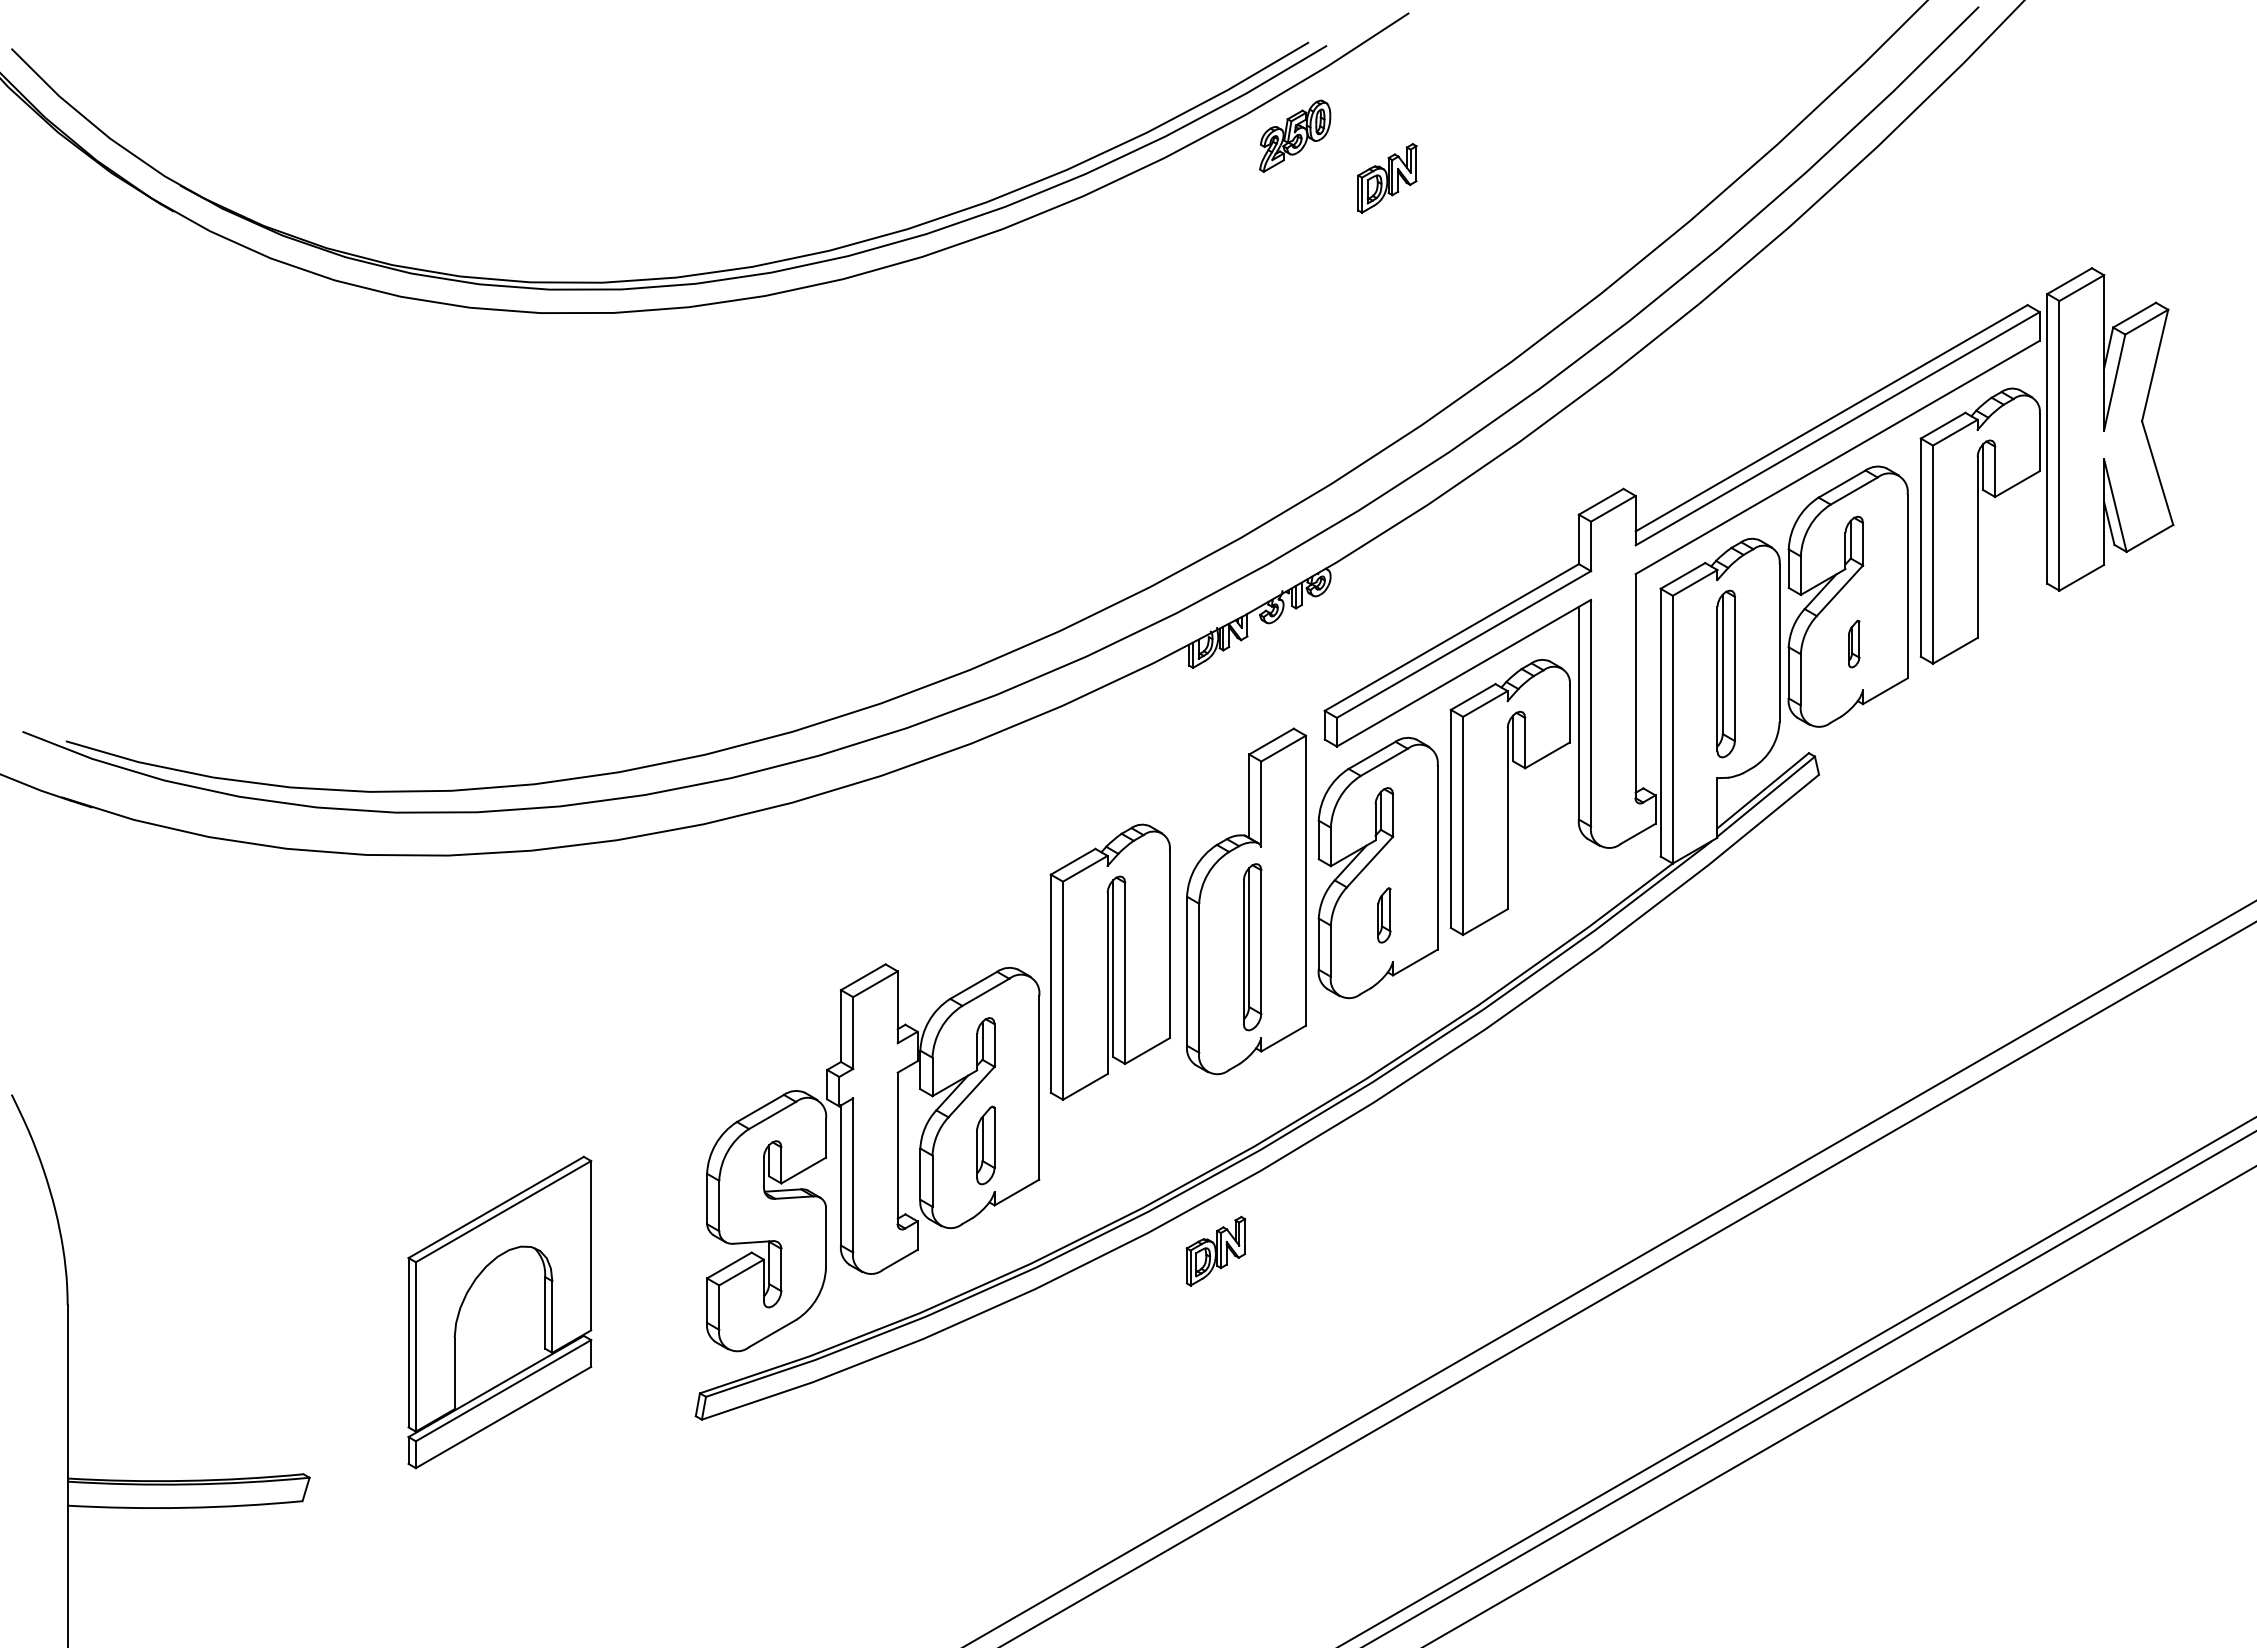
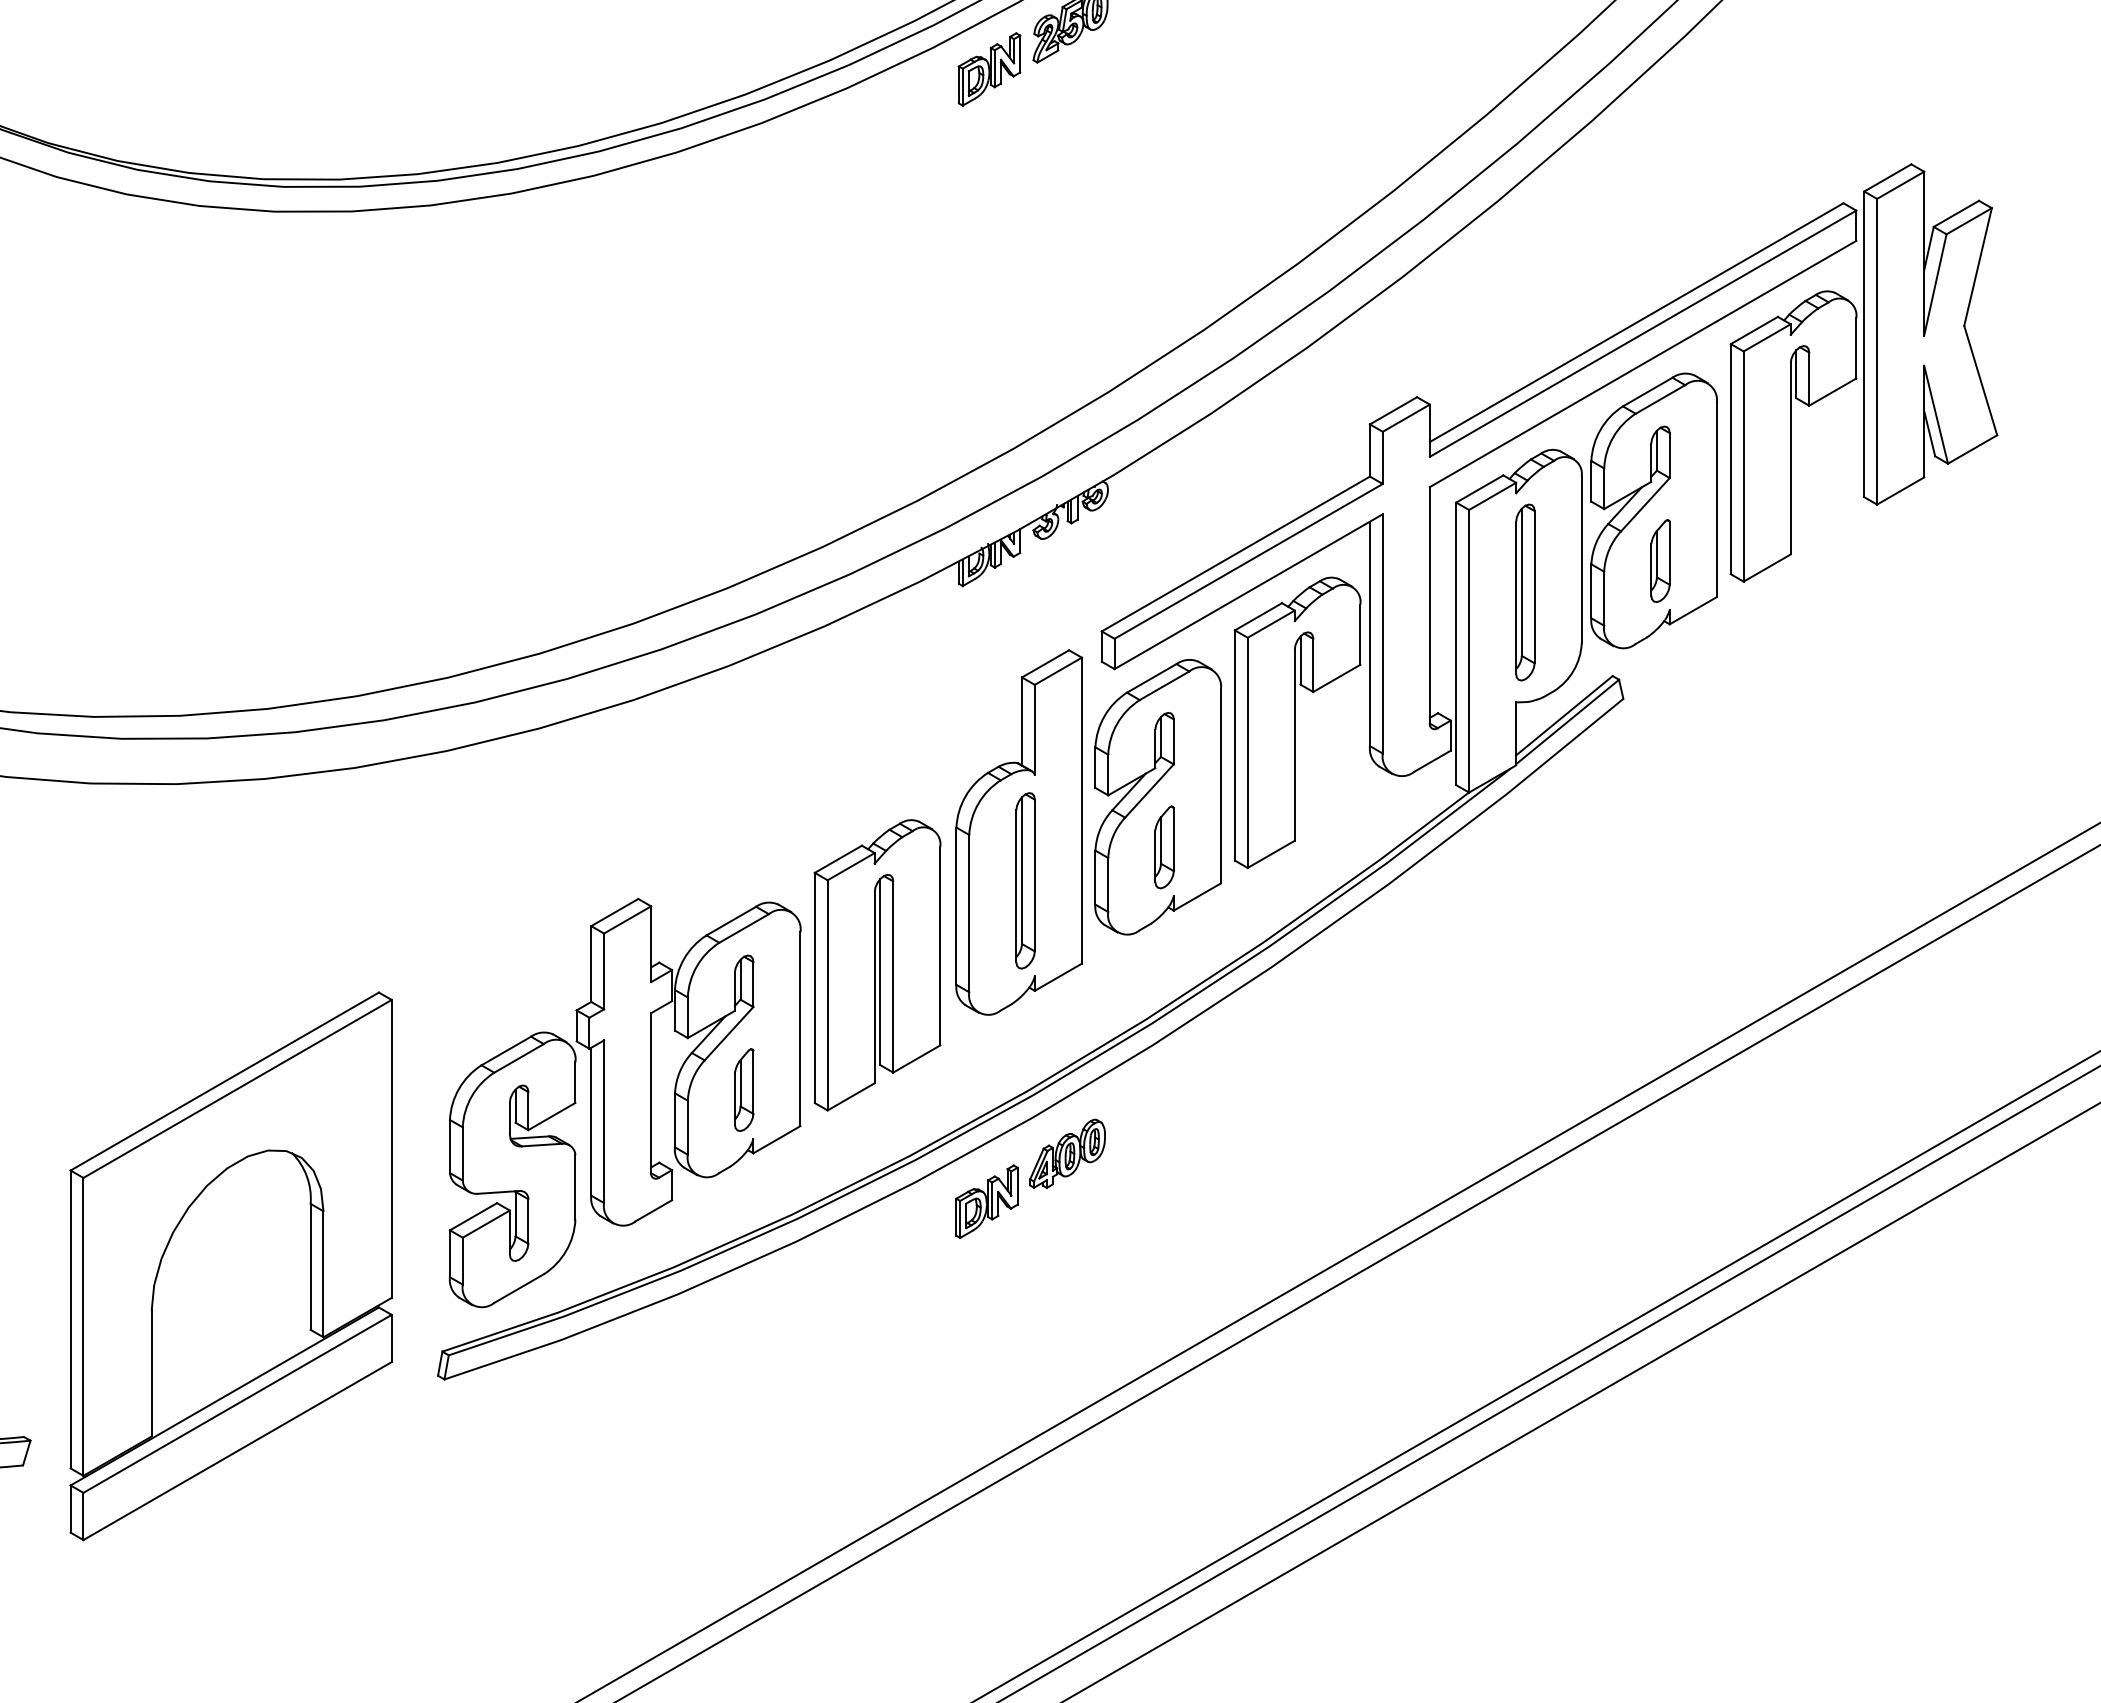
part: (1387, 178) -> (989, 69), moved
part: (1853, 643) -> (1659, 560), size x1.67
part: (1384, 915) -> (1164, 847), size x1.43
part: (1109, 961) -> (876, 964), moved
part: (1291, 1205) -> (1066, 1153), added
part: (499, 1312) -> (230, 1266), size x1.67

